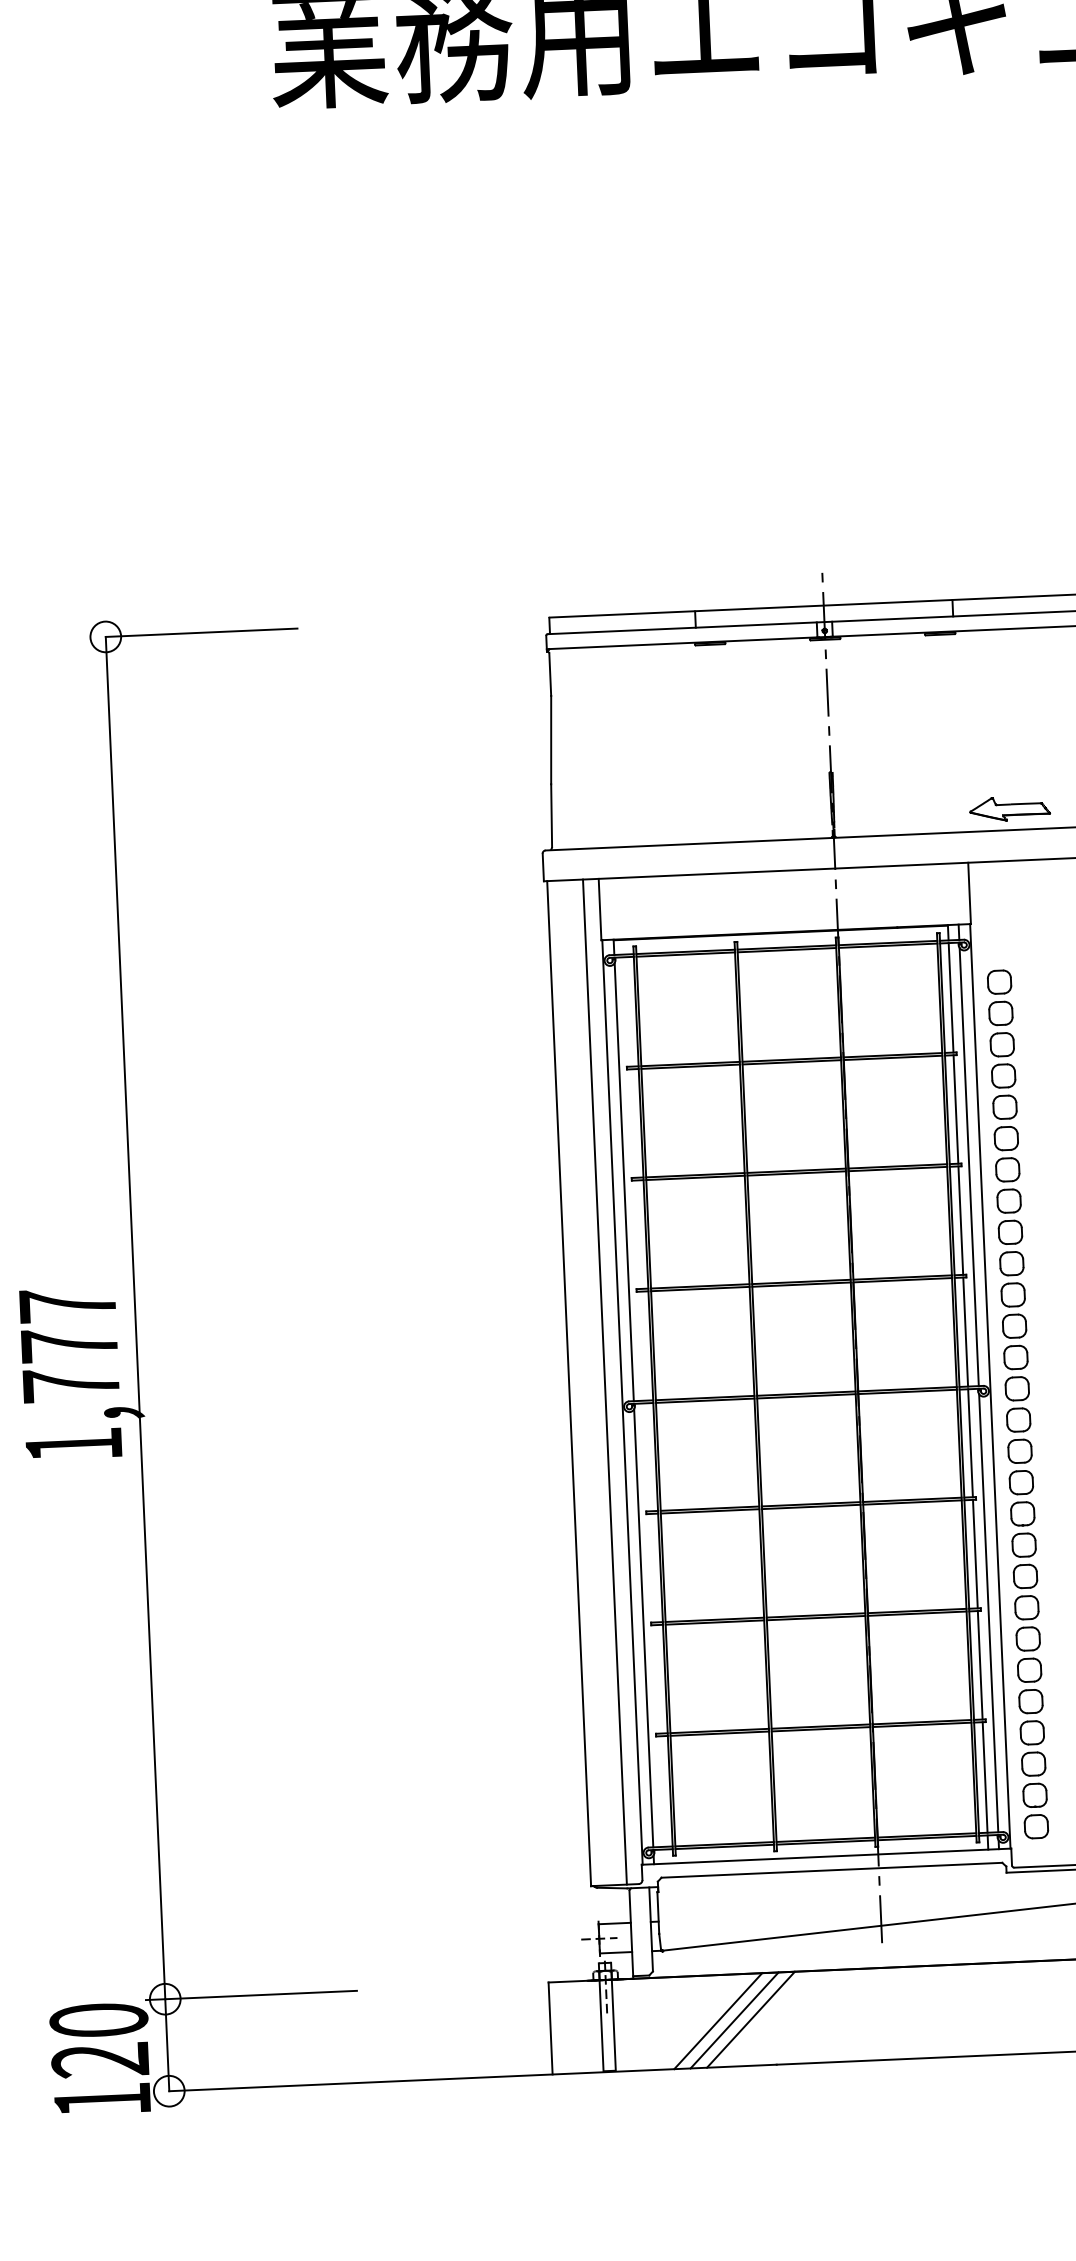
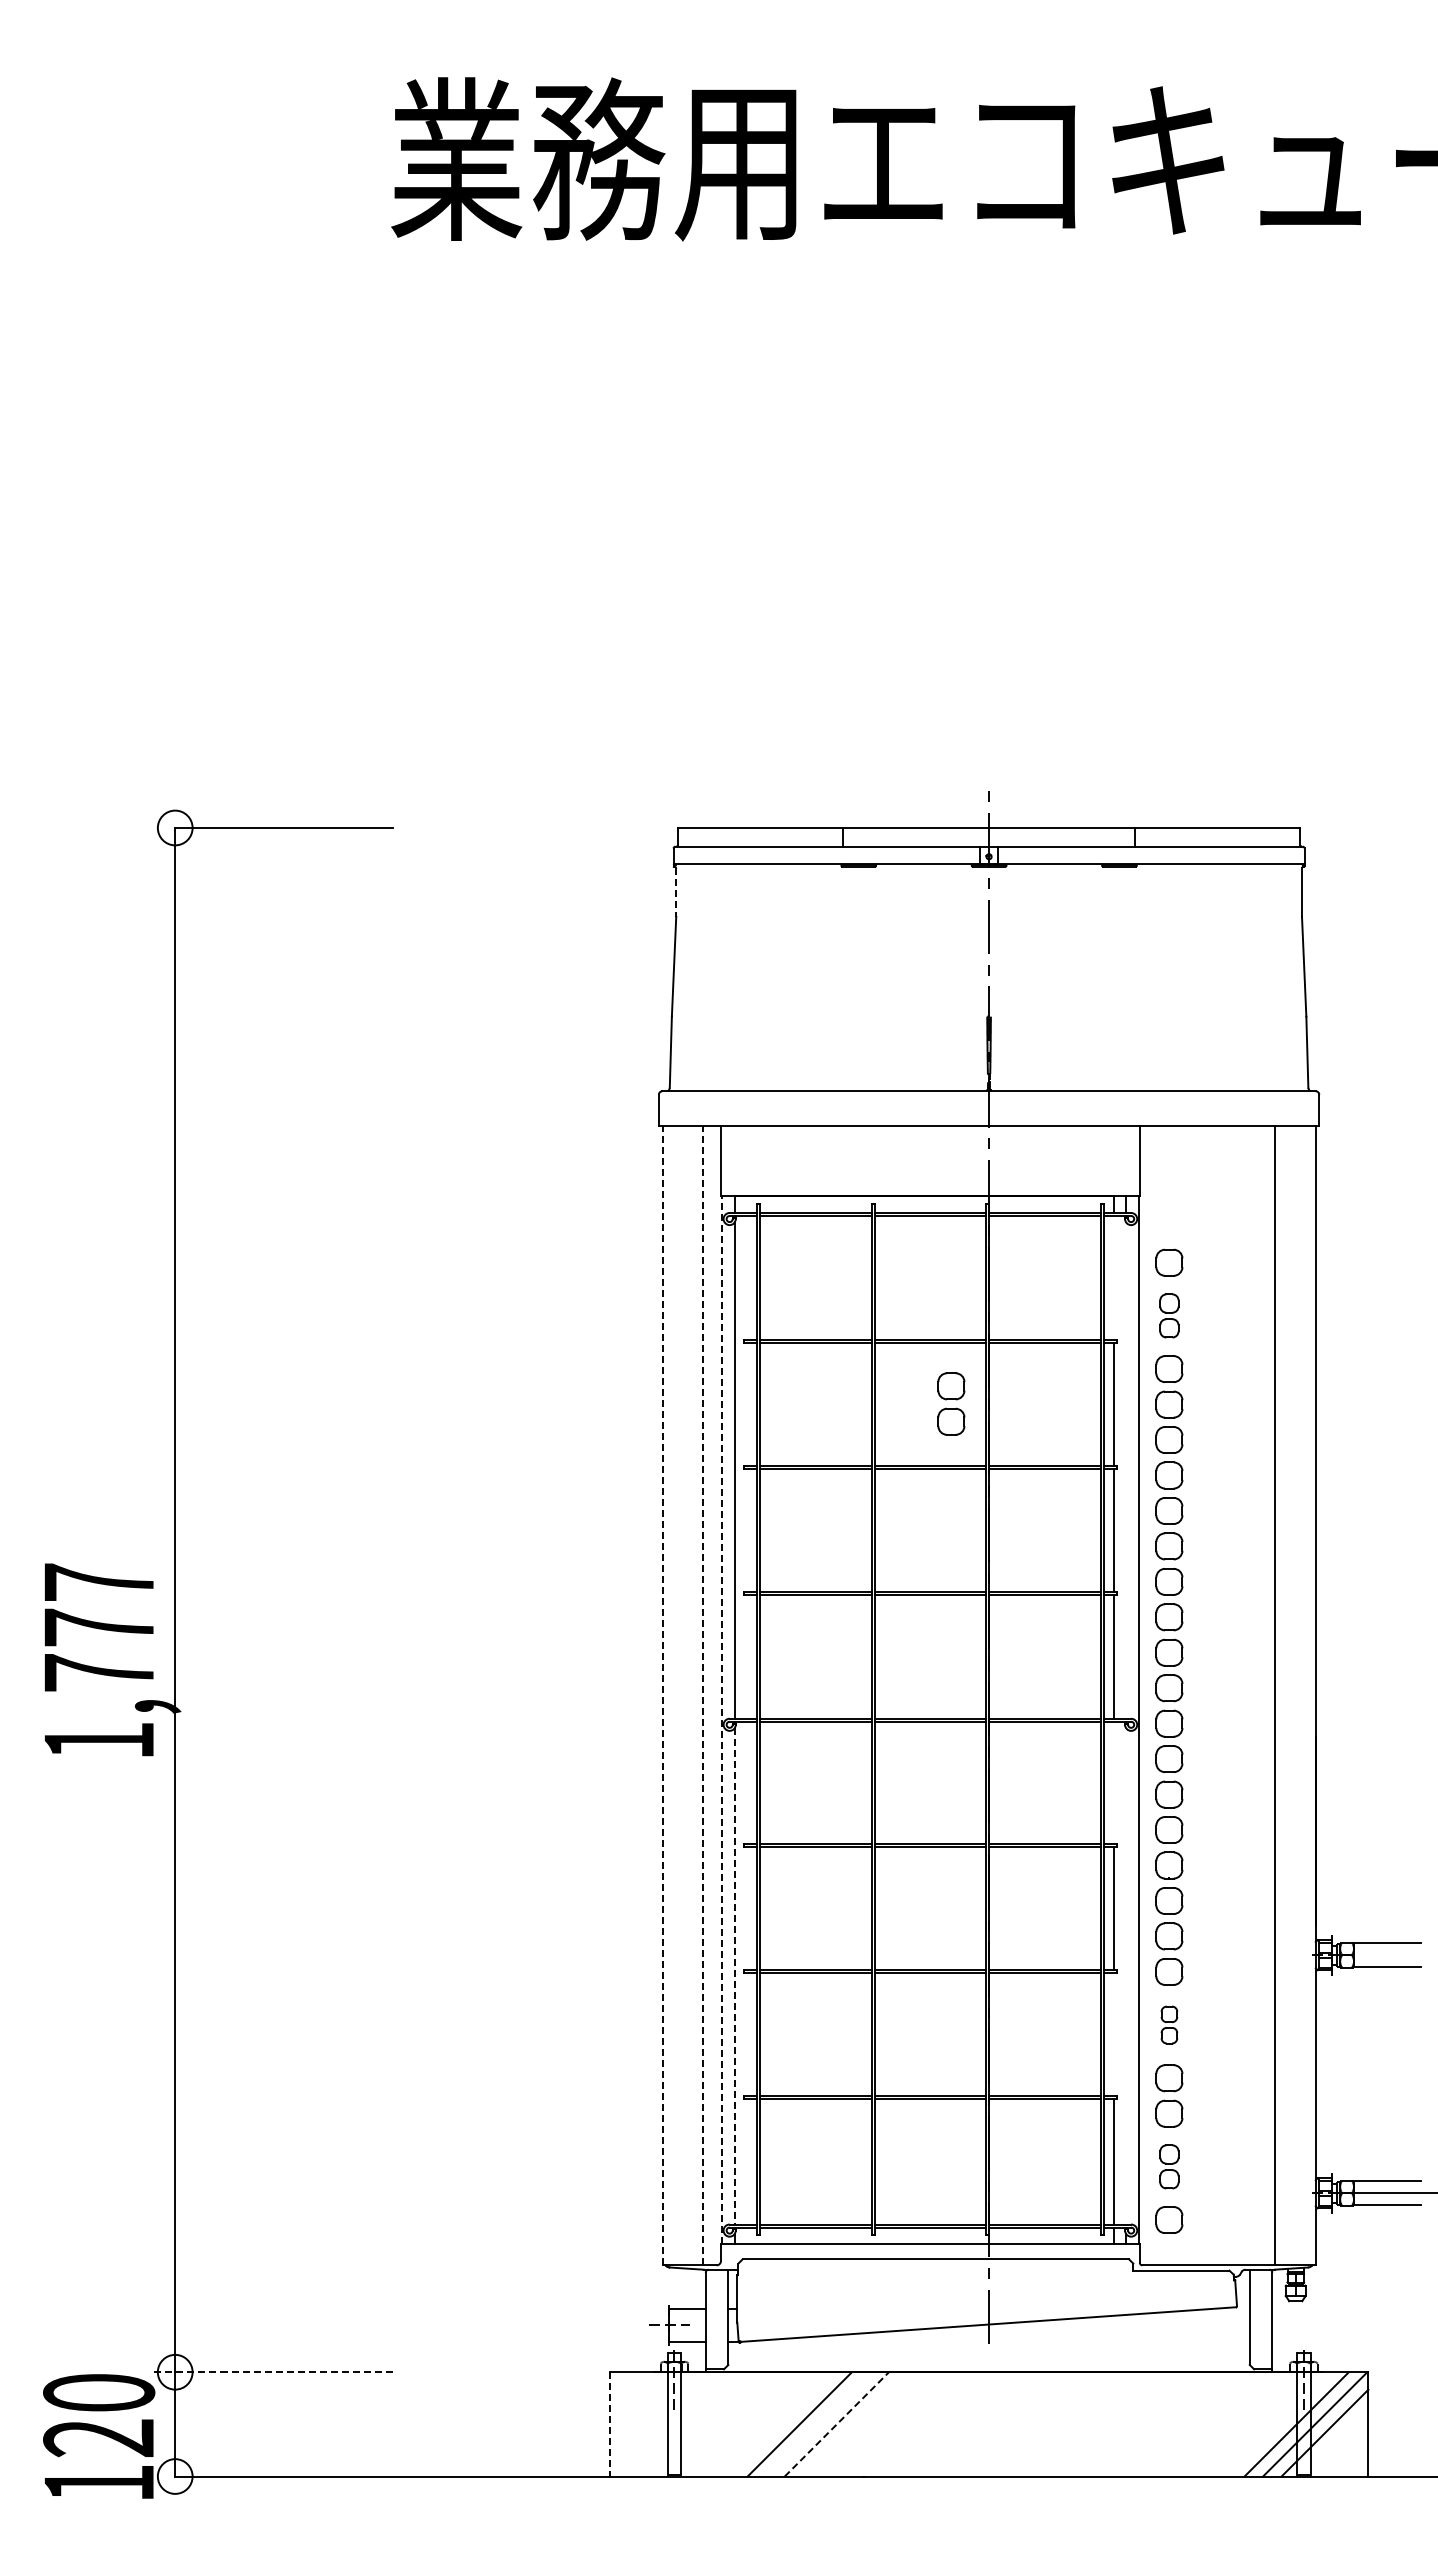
line: (550, 675) -> (676, 893), solid -> dashed
part: (1009, 809) -> (1189, 1067), removed
line: (950, 998) -> (1113, 1278), removed
part: (1001, 1028) -> (1169, 1315), size x0.7
part: (812, 1114) -> (951, 1403), added
line: (968, 1167) -> (1125, 1470), removed
line: (605, 1381) -> (703, 1695), solid -> dashed
line: (569, 1383) -> (662, 1695), solid -> dashed
line: (622, 1402) -> (722, 1719), solid -> dashed
line: (970, 1442) -> (1113, 1782), removed
line: (988, 1612) -> (1125, 1975), removed
line: (643, 1628) -> (734, 1976), solid -> dashed
part: (1028, 1654) -> (1169, 2024), size x0.6
line: (979, 1665) -> (1113, 2034), removed
part: (1034, 1779) -> (1169, 2166), size x0.7
line: (251, 1995) -> (272, 2372), solid -> dashed
line: (750, 2019) -> (836, 2424), solid -> dashed
line: (734, 2020) -> (818, 2424), removed
line: (550, 2028) -> (609, 2424), solid -> dashed

